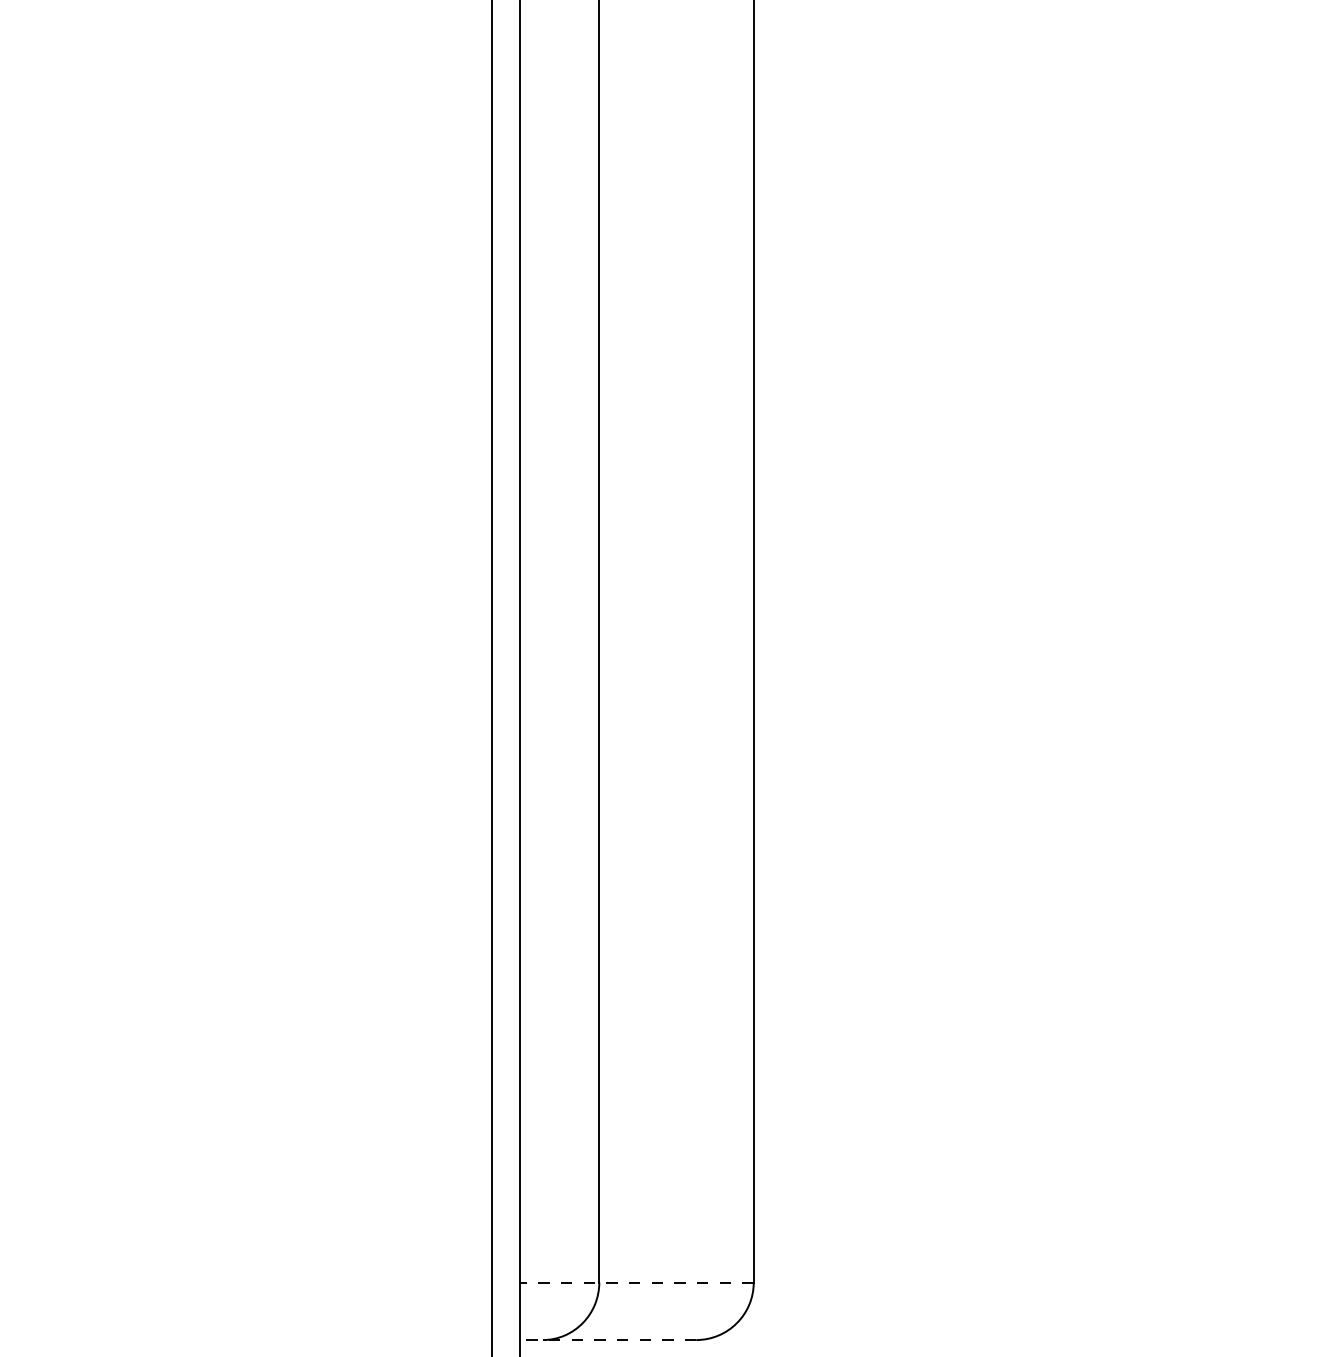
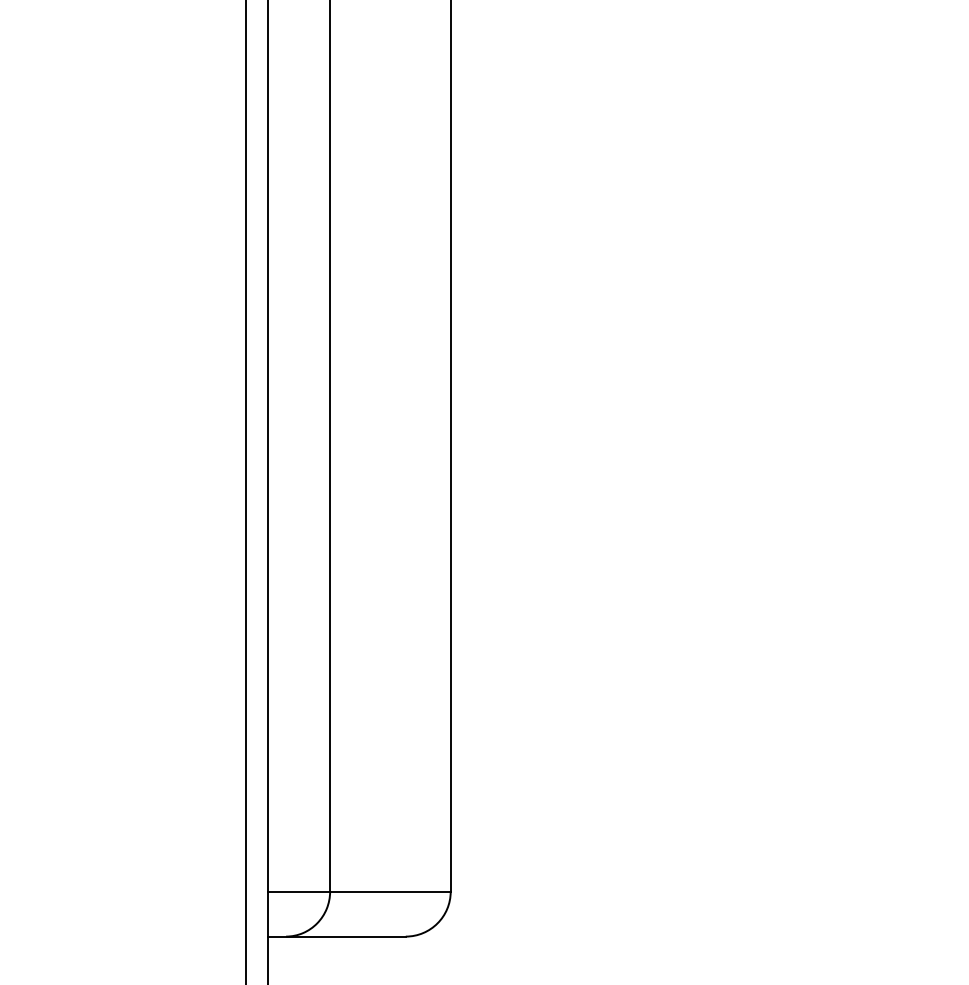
line: (636, 1282) -> (359, 891), dashed -> solid
line: (607, 1340) -> (336, 936), dashed -> solid

